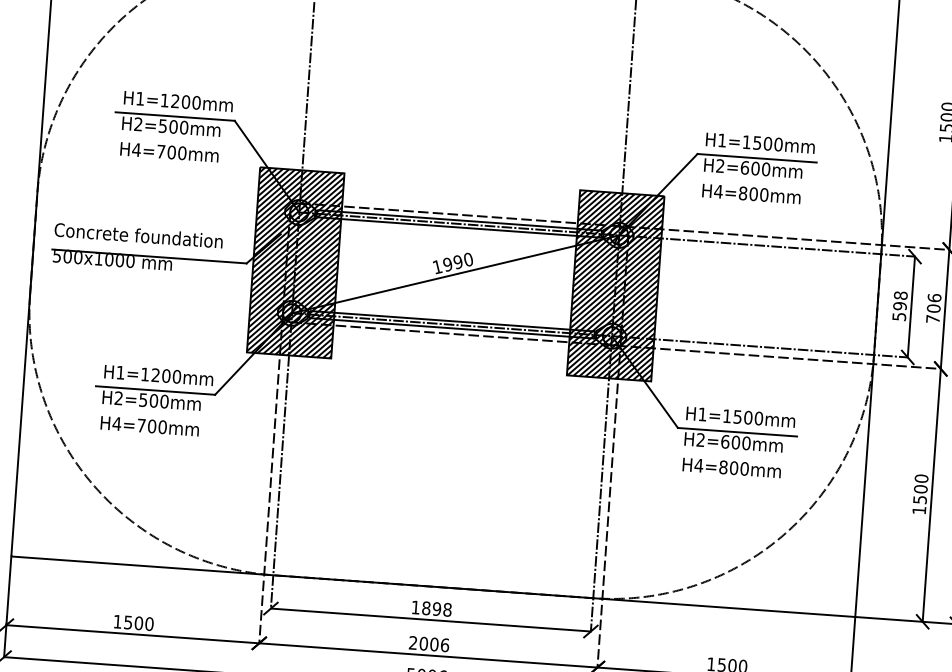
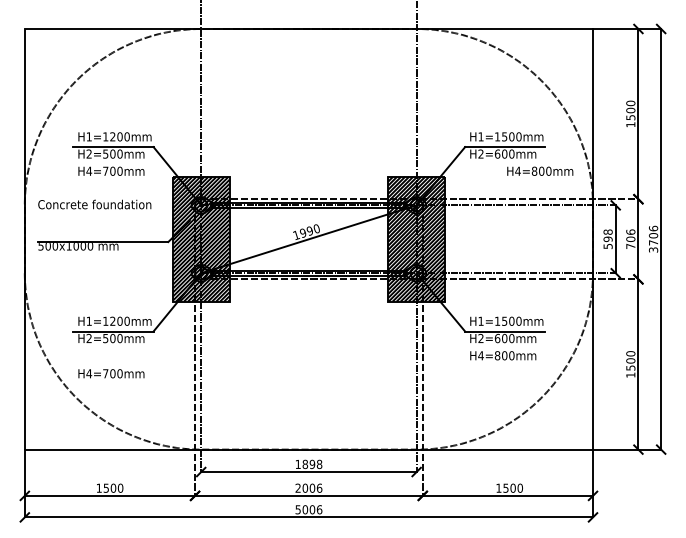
text: (752, 192) -> (540, 170), moved
text: (138, 235) -> (94, 204), moved
text: (150, 425) -> (111, 373), moved

